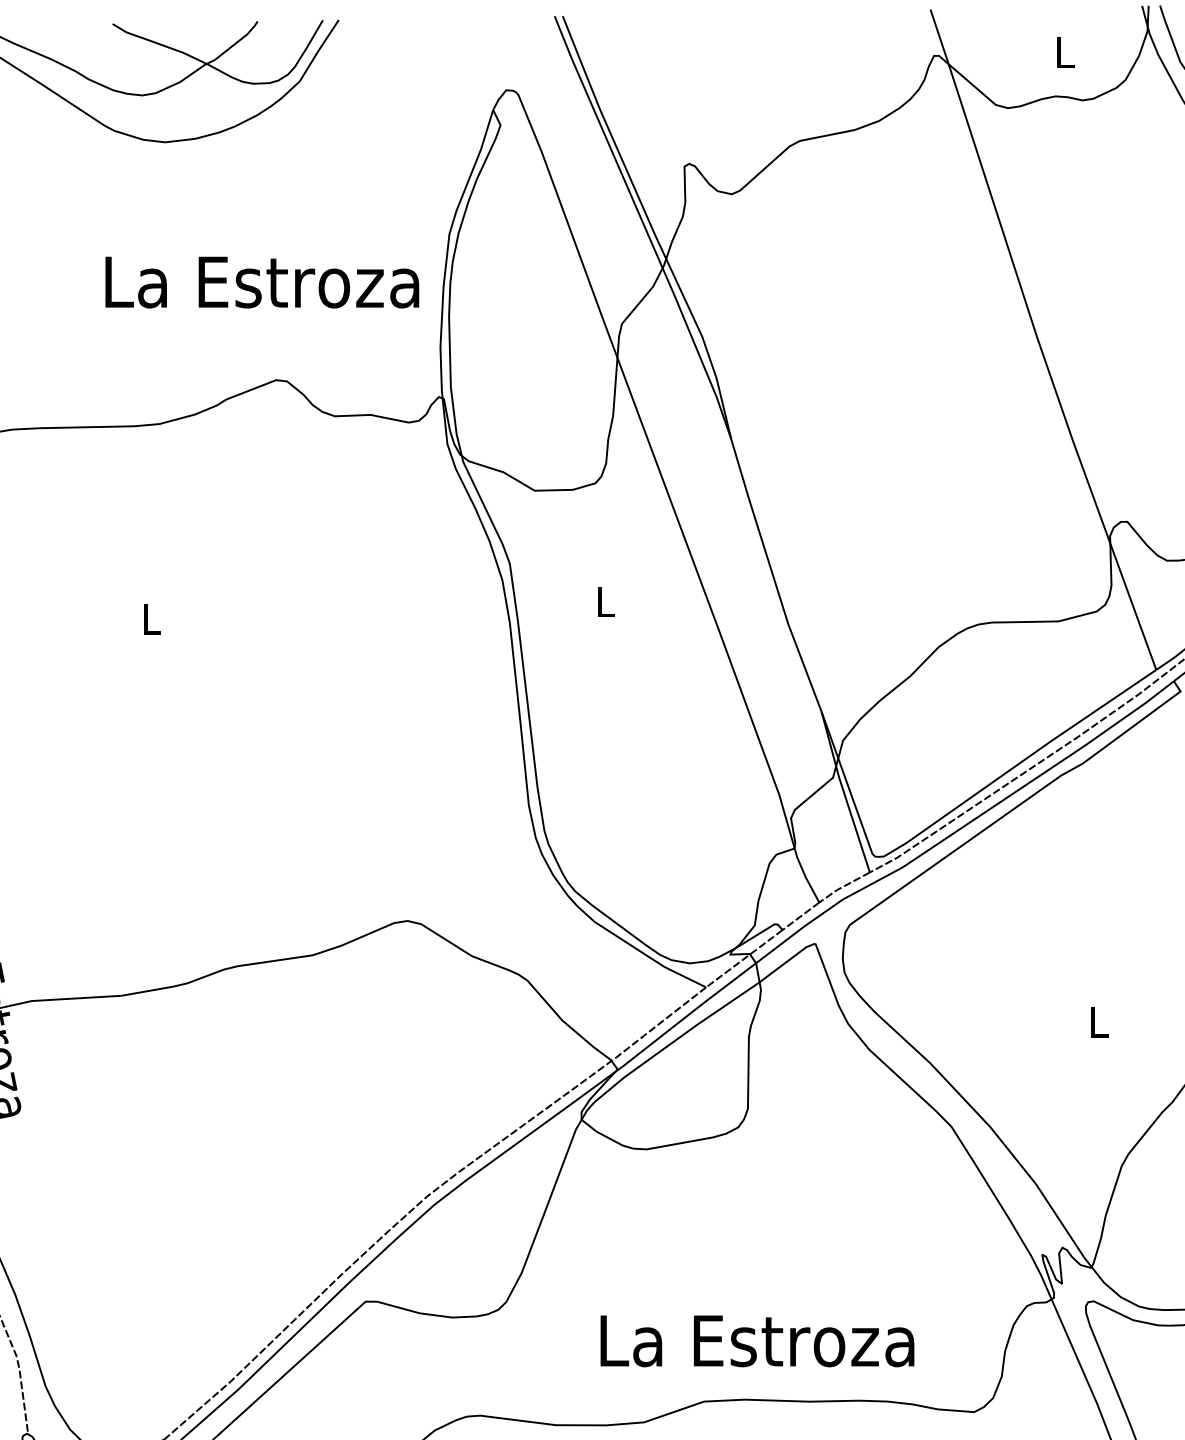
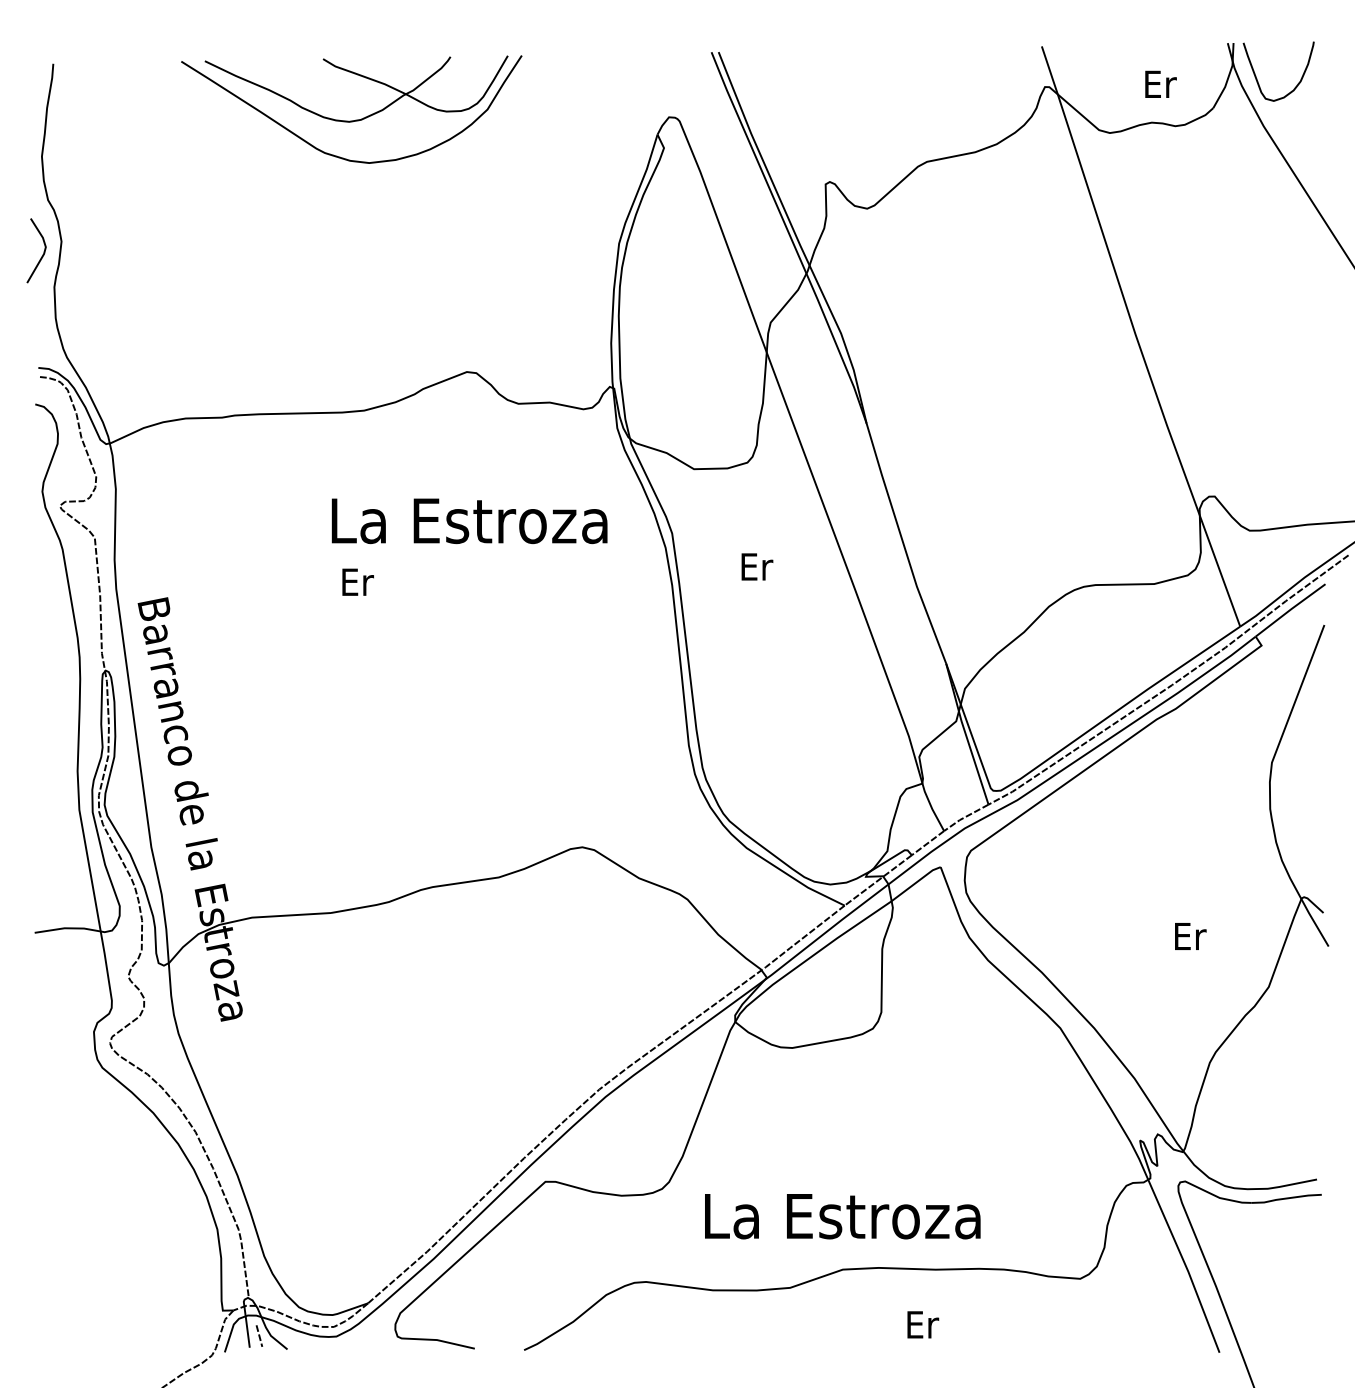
text: (1065, 51) -> (1160, 83), L -> Er
text: (262, 282) -> (469, 521), moved
text: (606, 601) -> (757, 566), L -> Er
text: (152, 618) -> (358, 581), L -> Er
text: (1099, 1022) -> (1190, 936), L -> Er
text: (757, 1341) -> (842, 1216), moved

